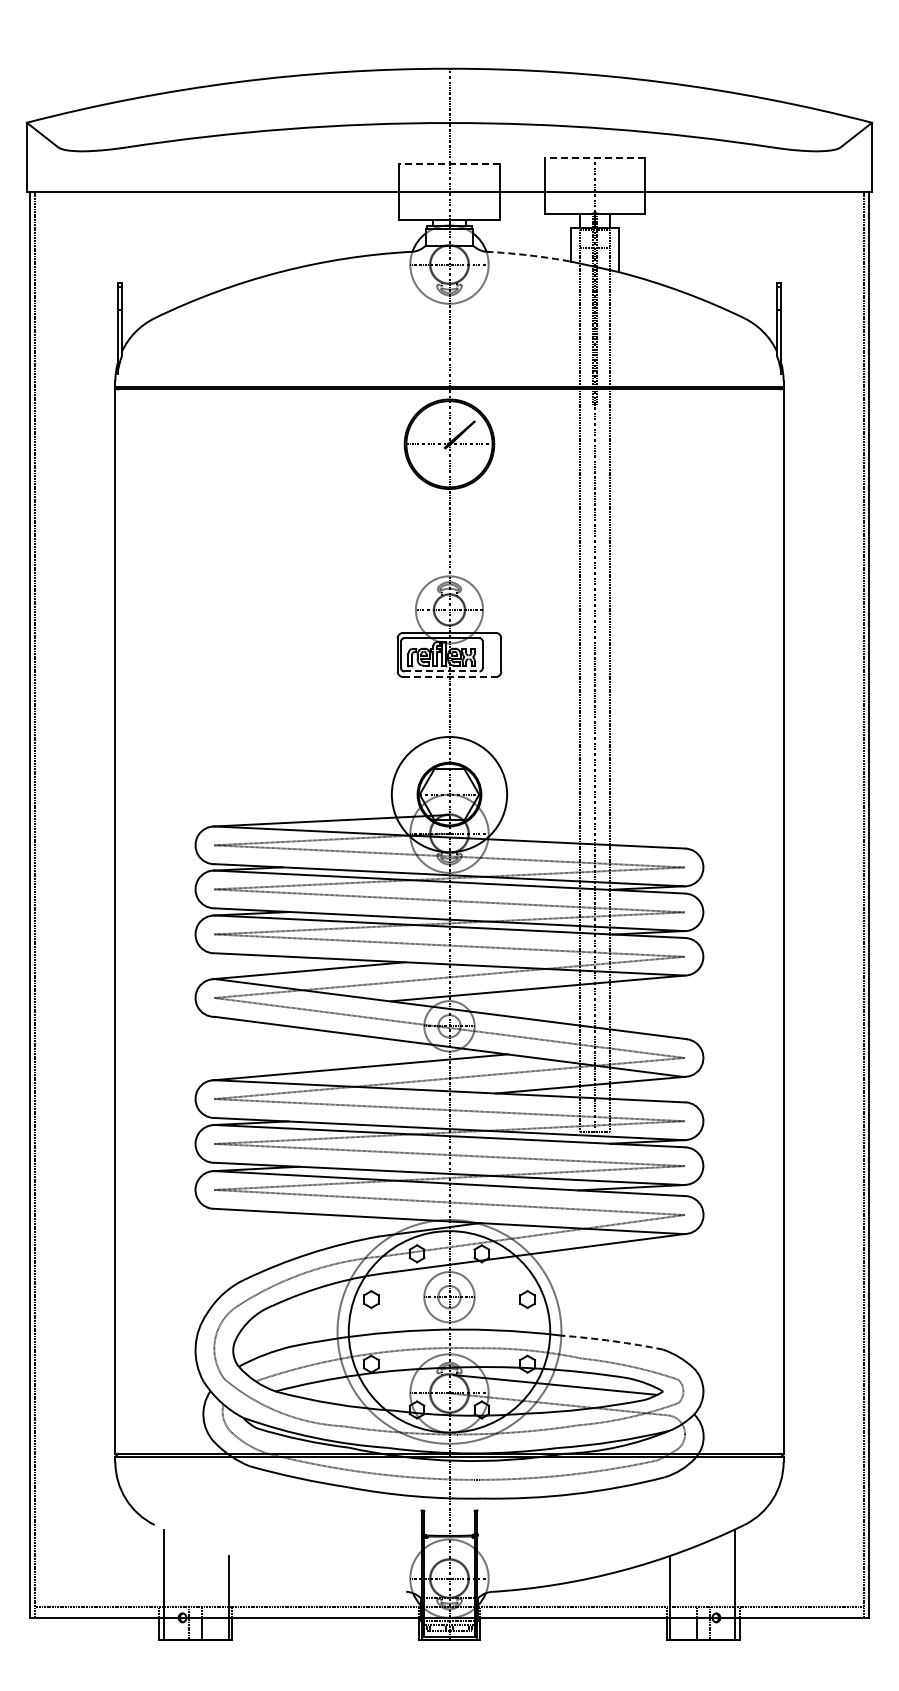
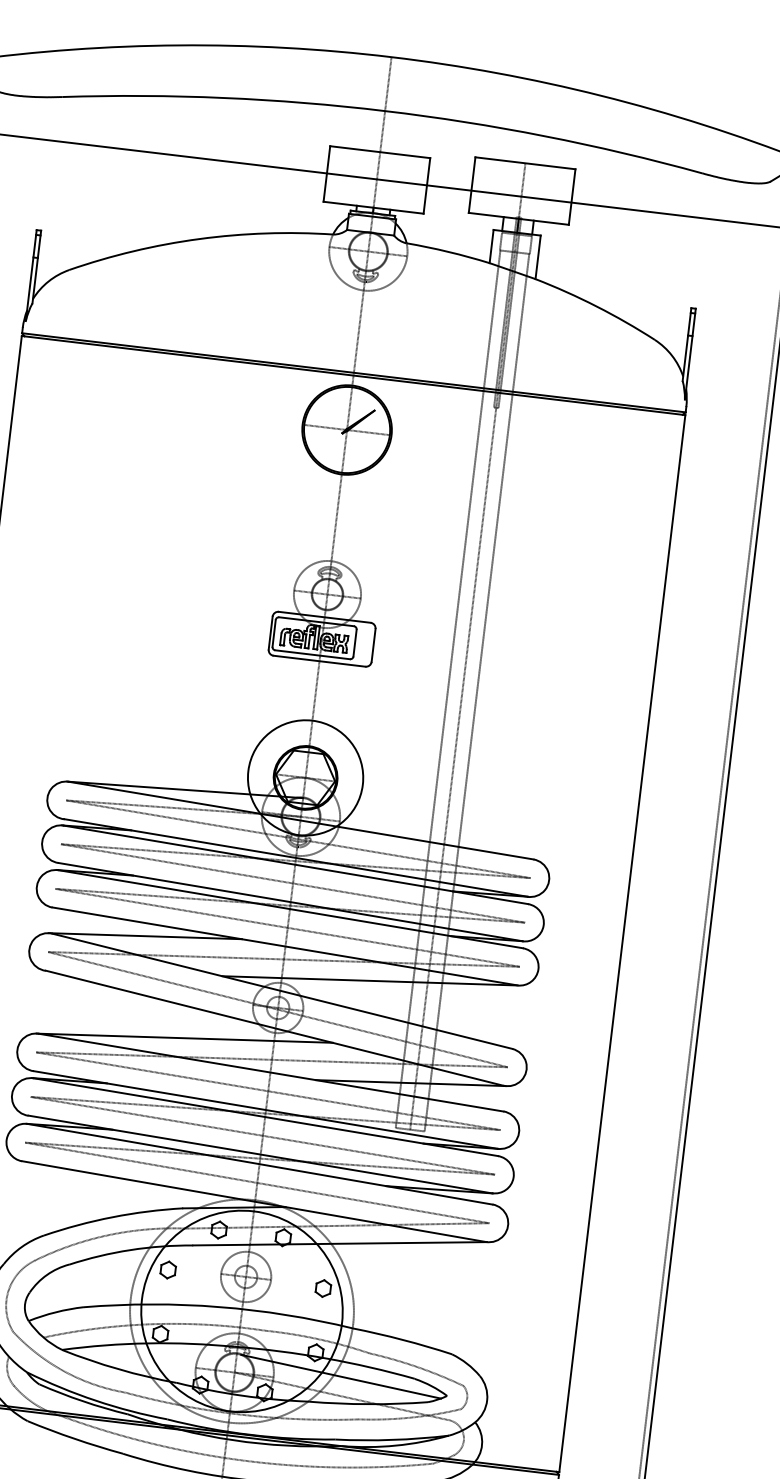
line: (594, 158) -> (524, 163), dashed -> solid
line: (449, 164) -> (380, 152), dashed -> solid
arc: (529, 255) -> (448, 252), dashed -> solid
line: (441, 671) -> (312, 654), dashed -> solid
line: (449, 677) -> (319, 661), dashed -> solid
arc: (612, 1341) -> (402, 1340), dashed -> solid

